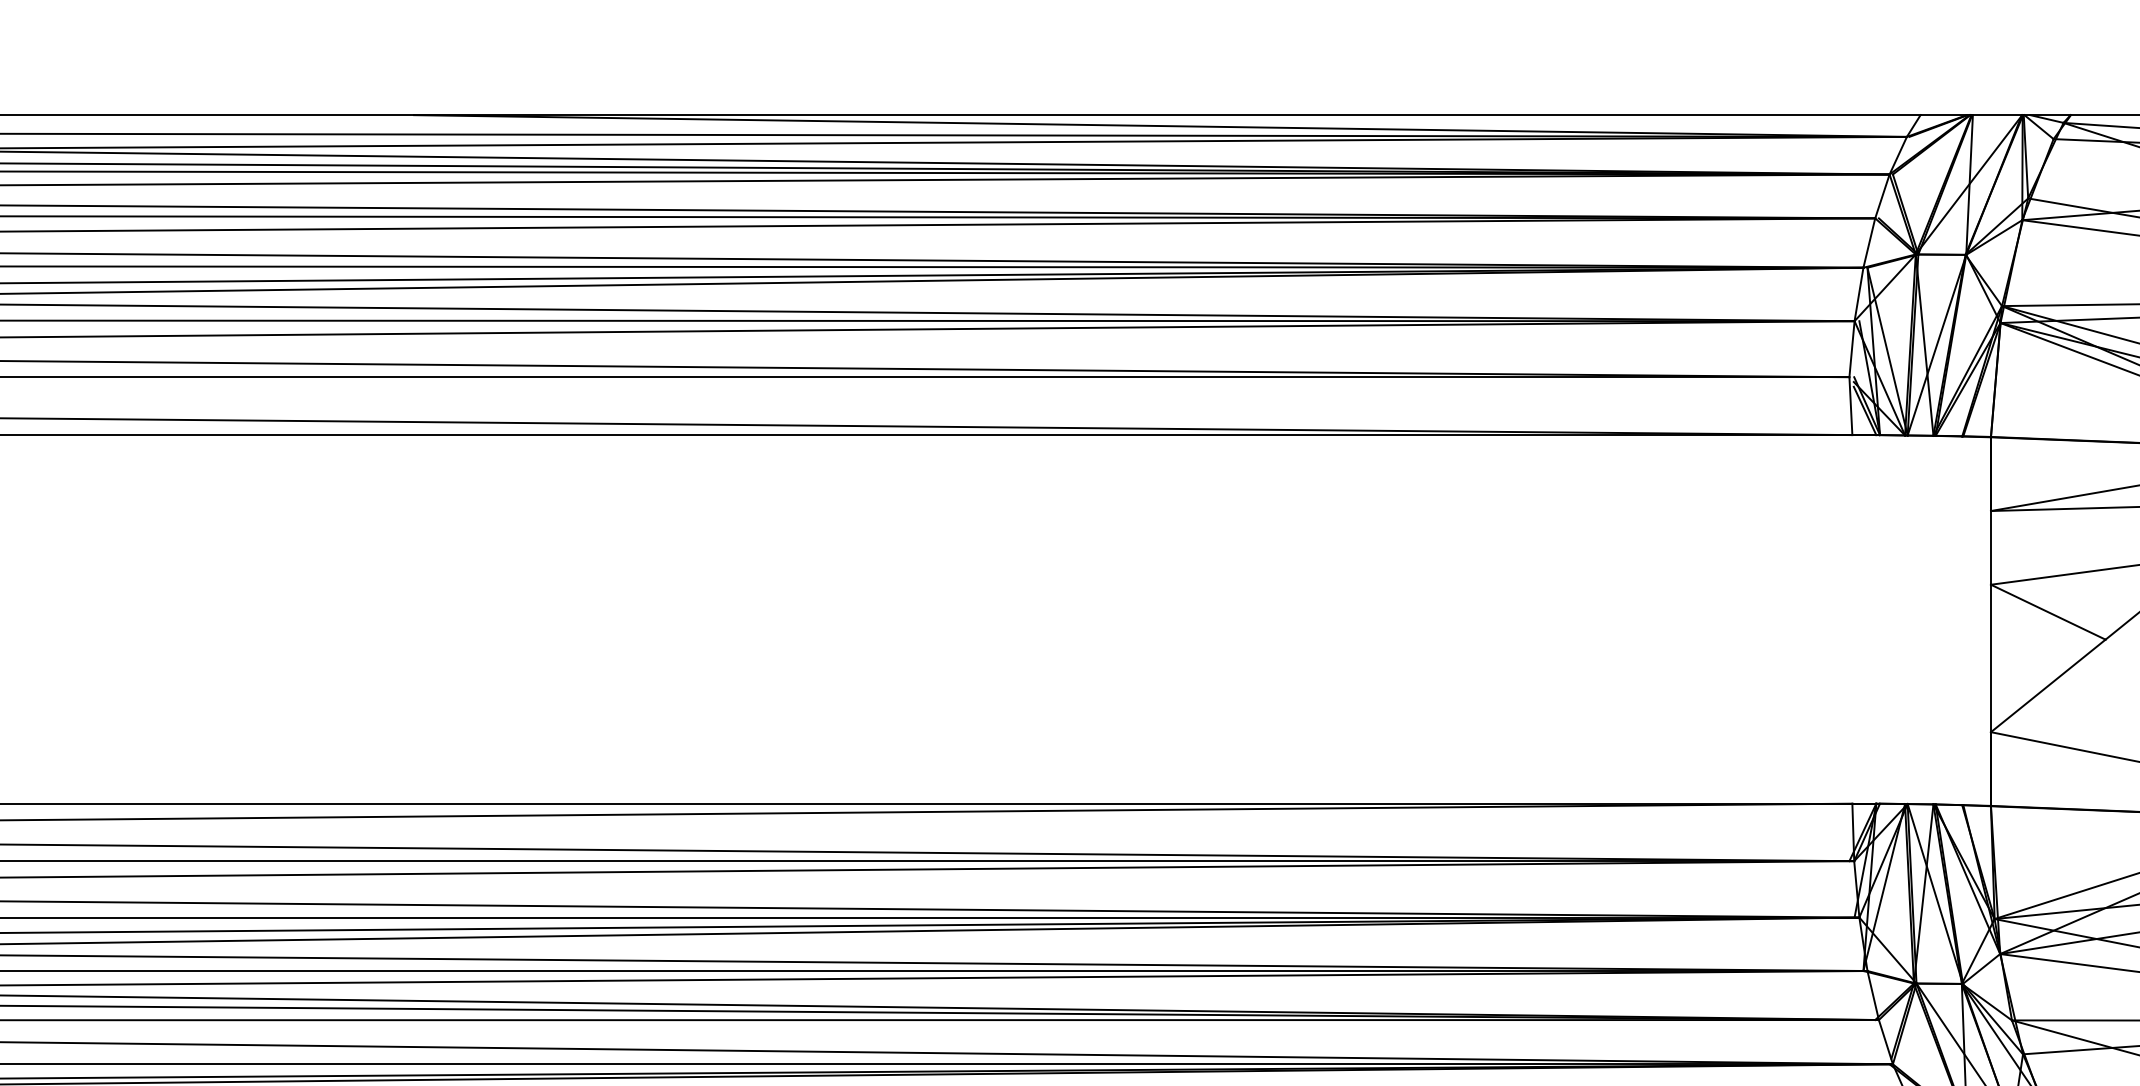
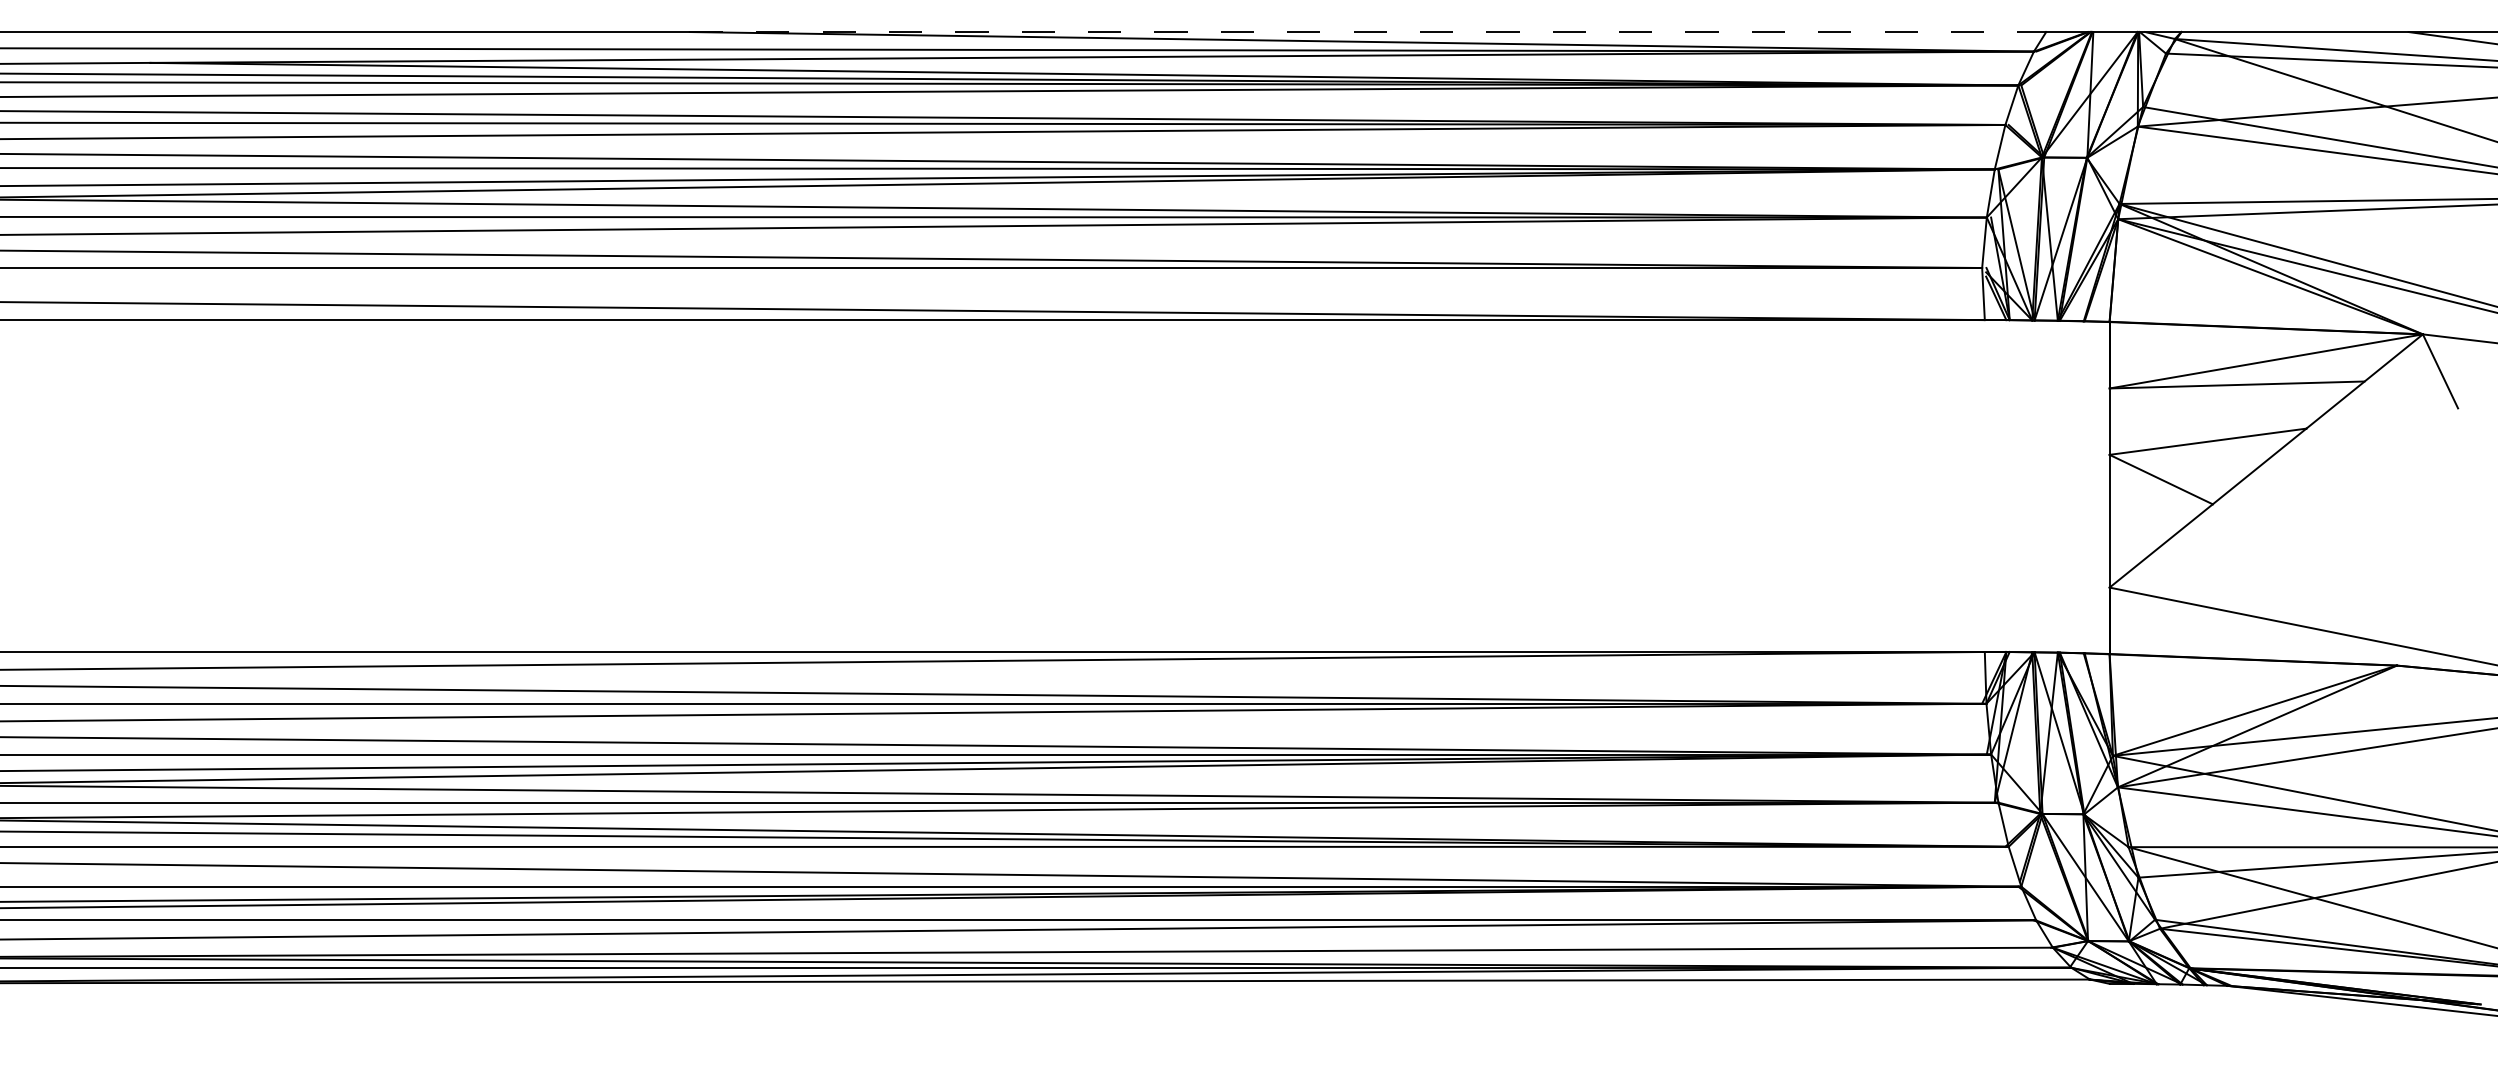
line: (1167, 115) -> (1368, 32), solid -> dashed

